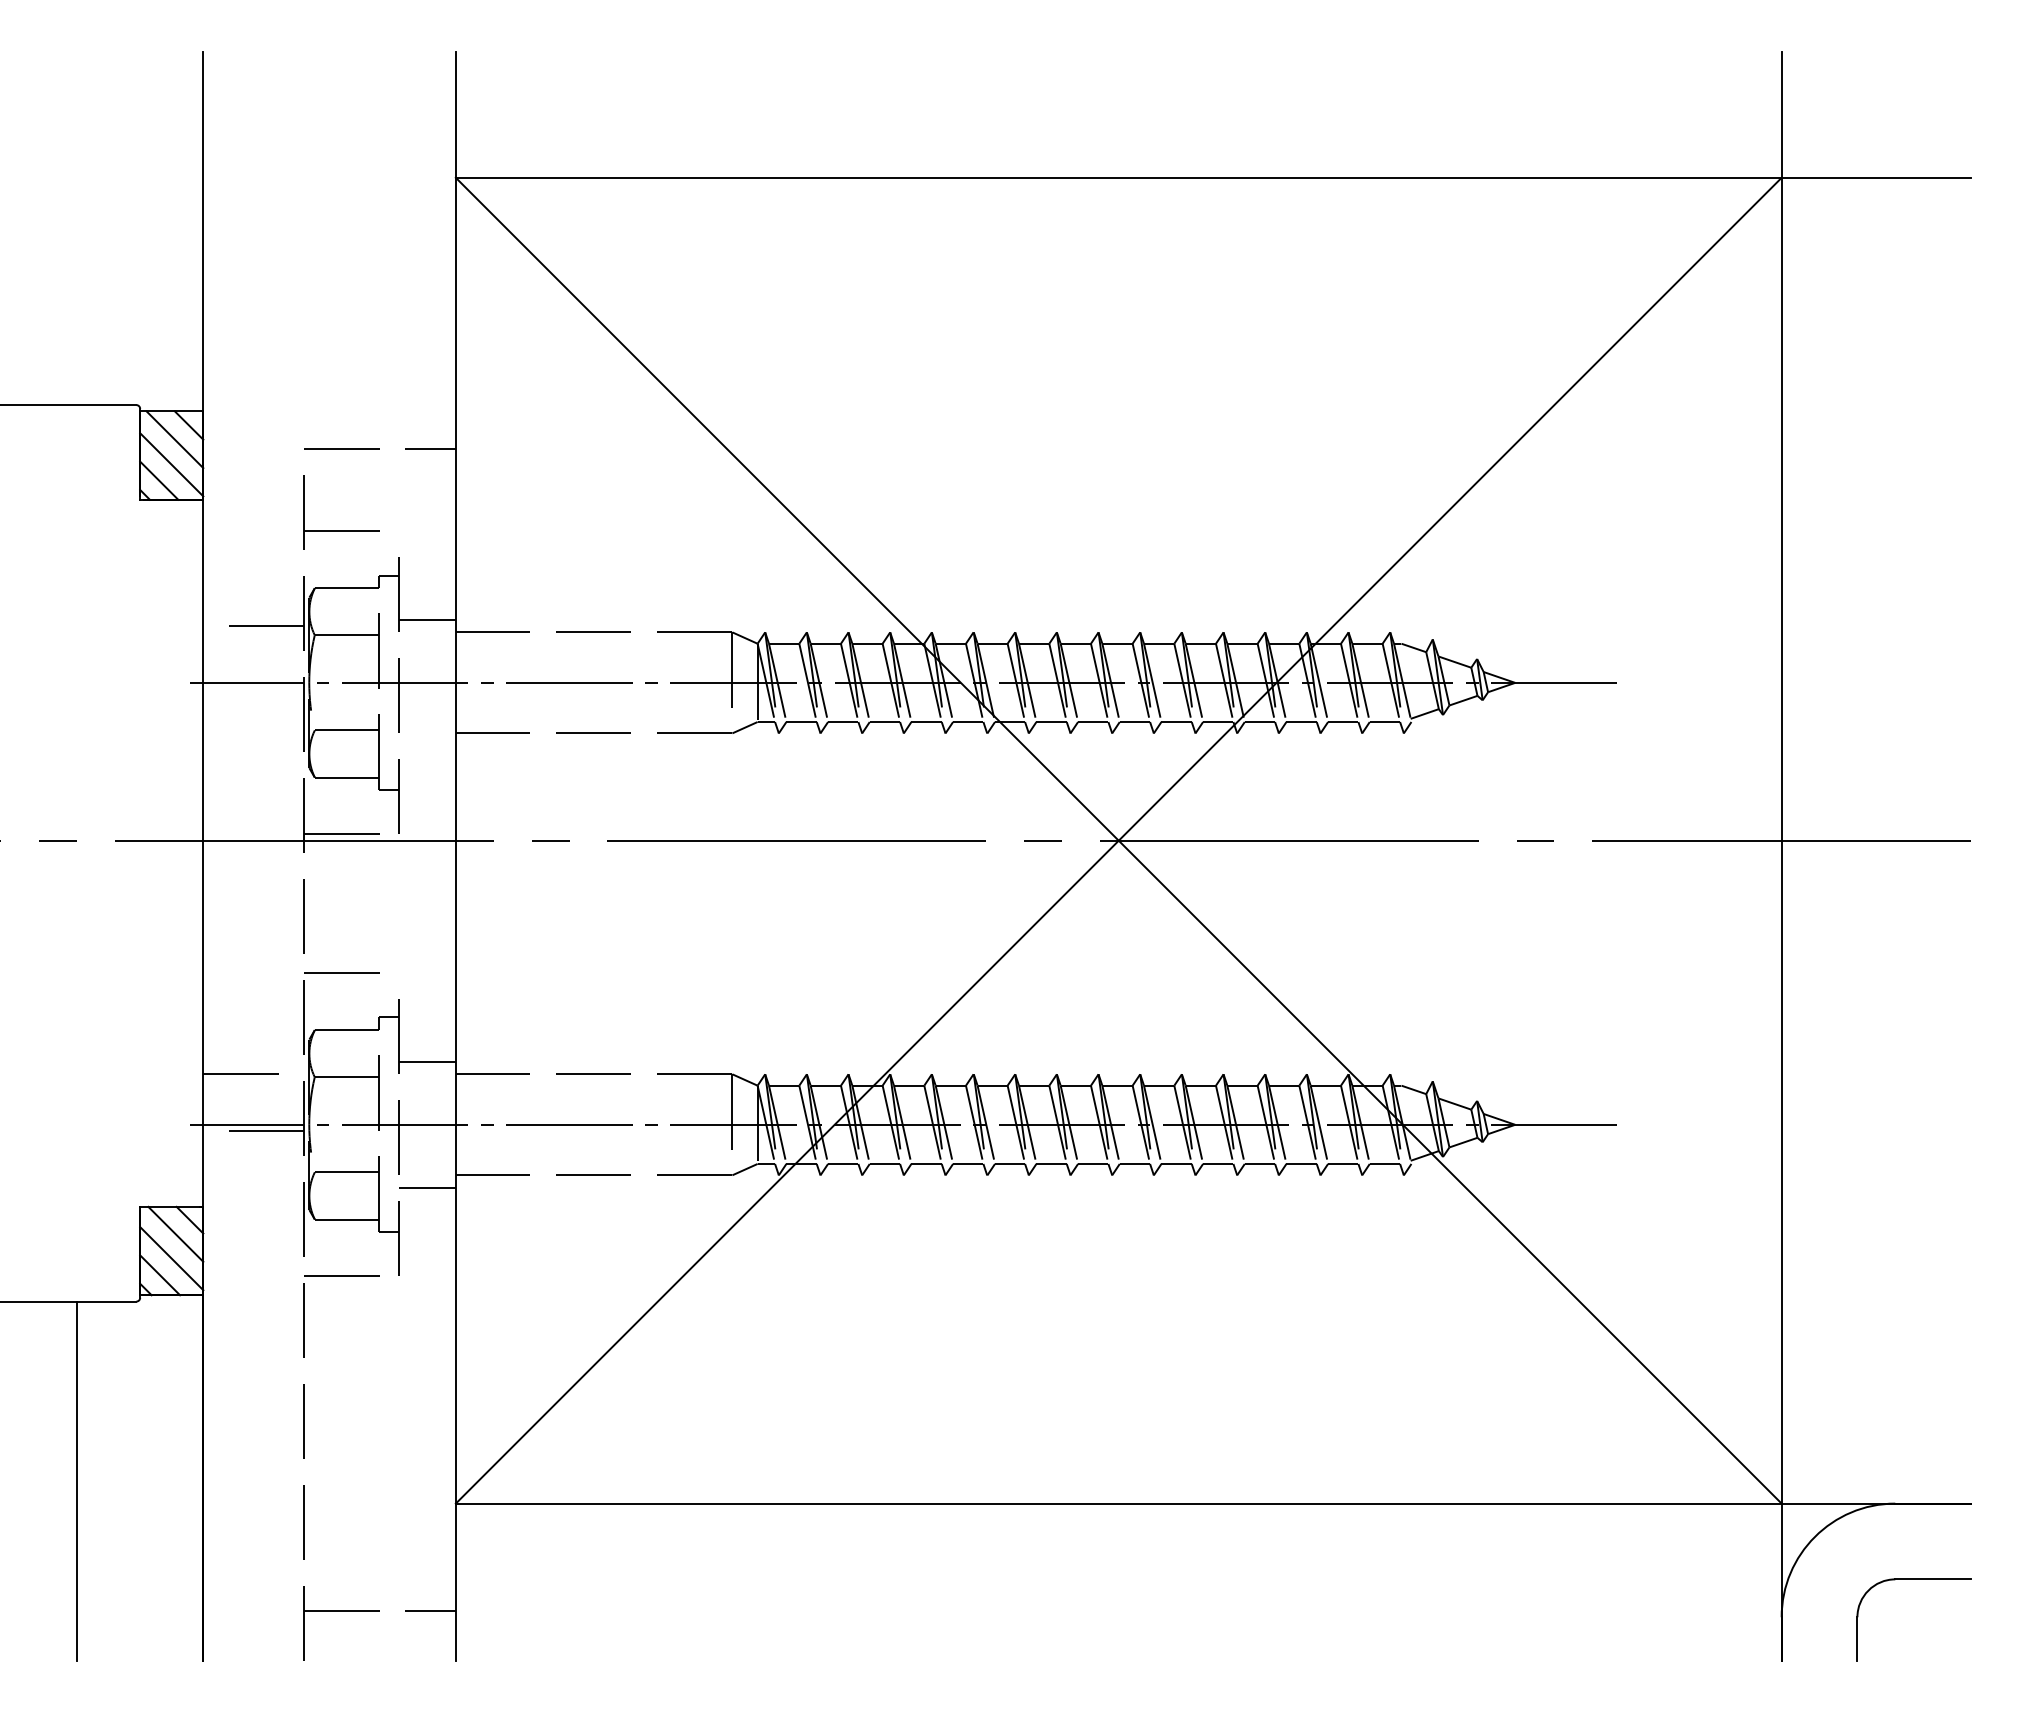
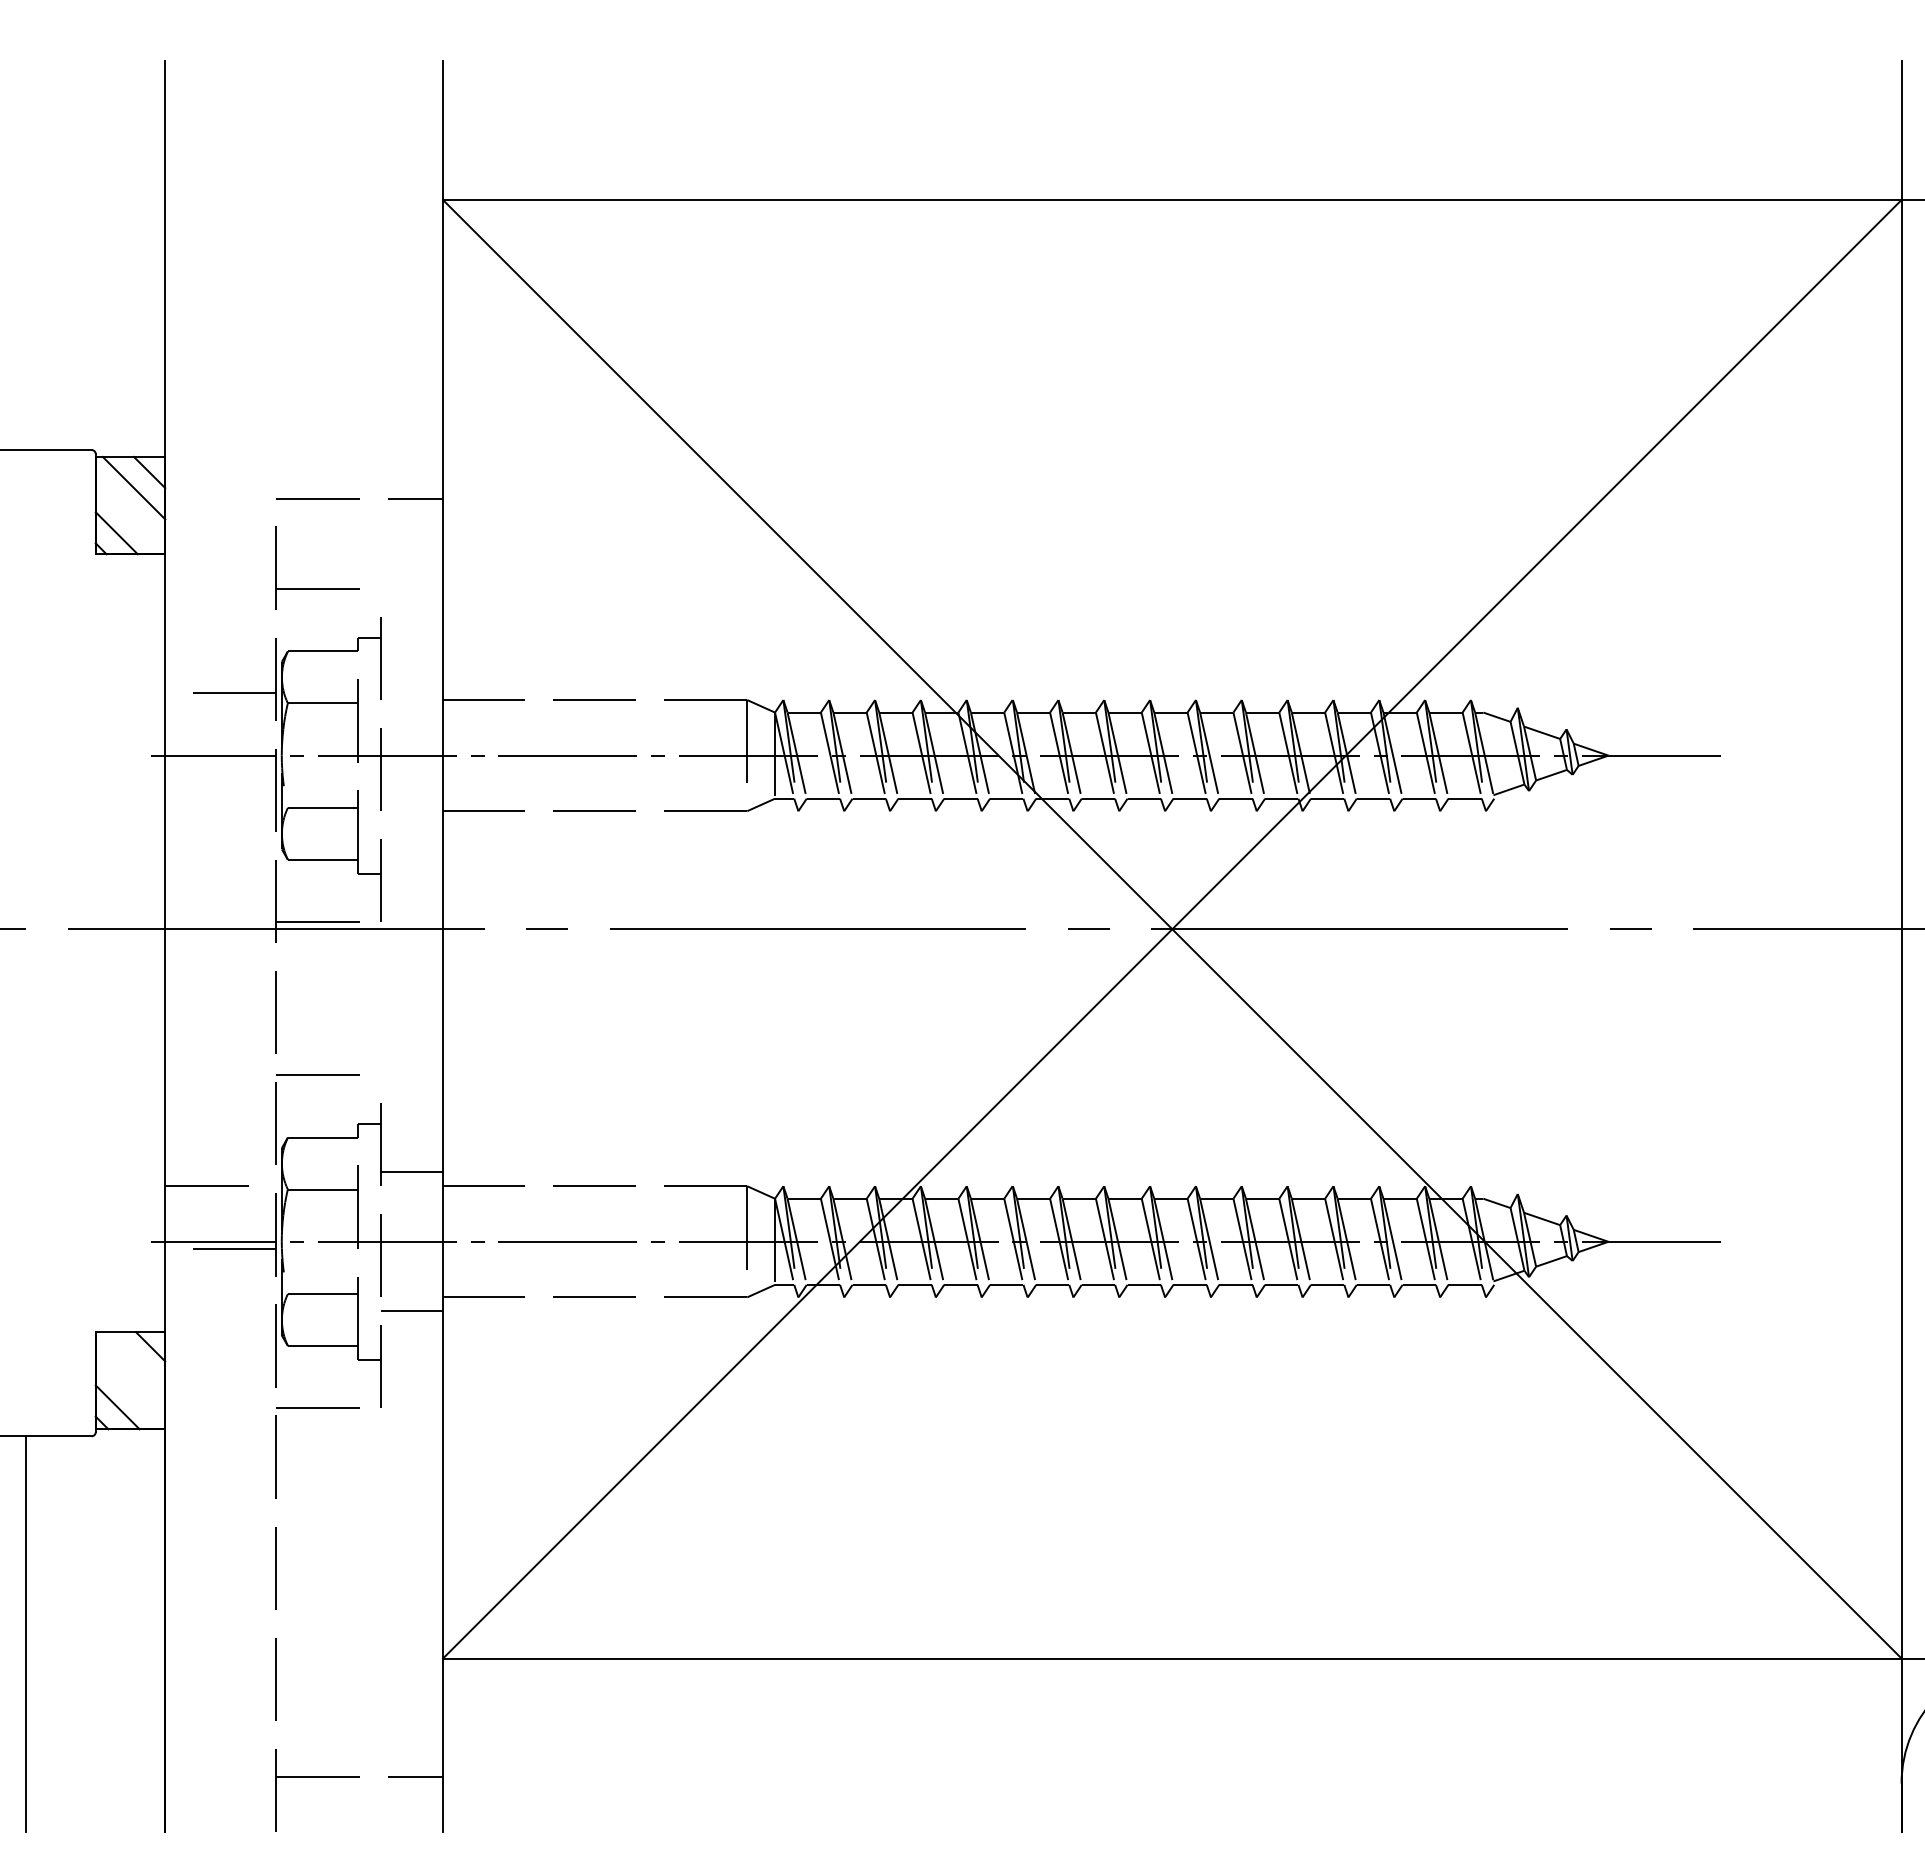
line: (171, 464) -> (130, 515), removed
line: (427, 619) -> (411, 685), removed
line: (175, 1233) -> (134, 1361), removed
line: (171, 1258) -> (130, 1388), removed

